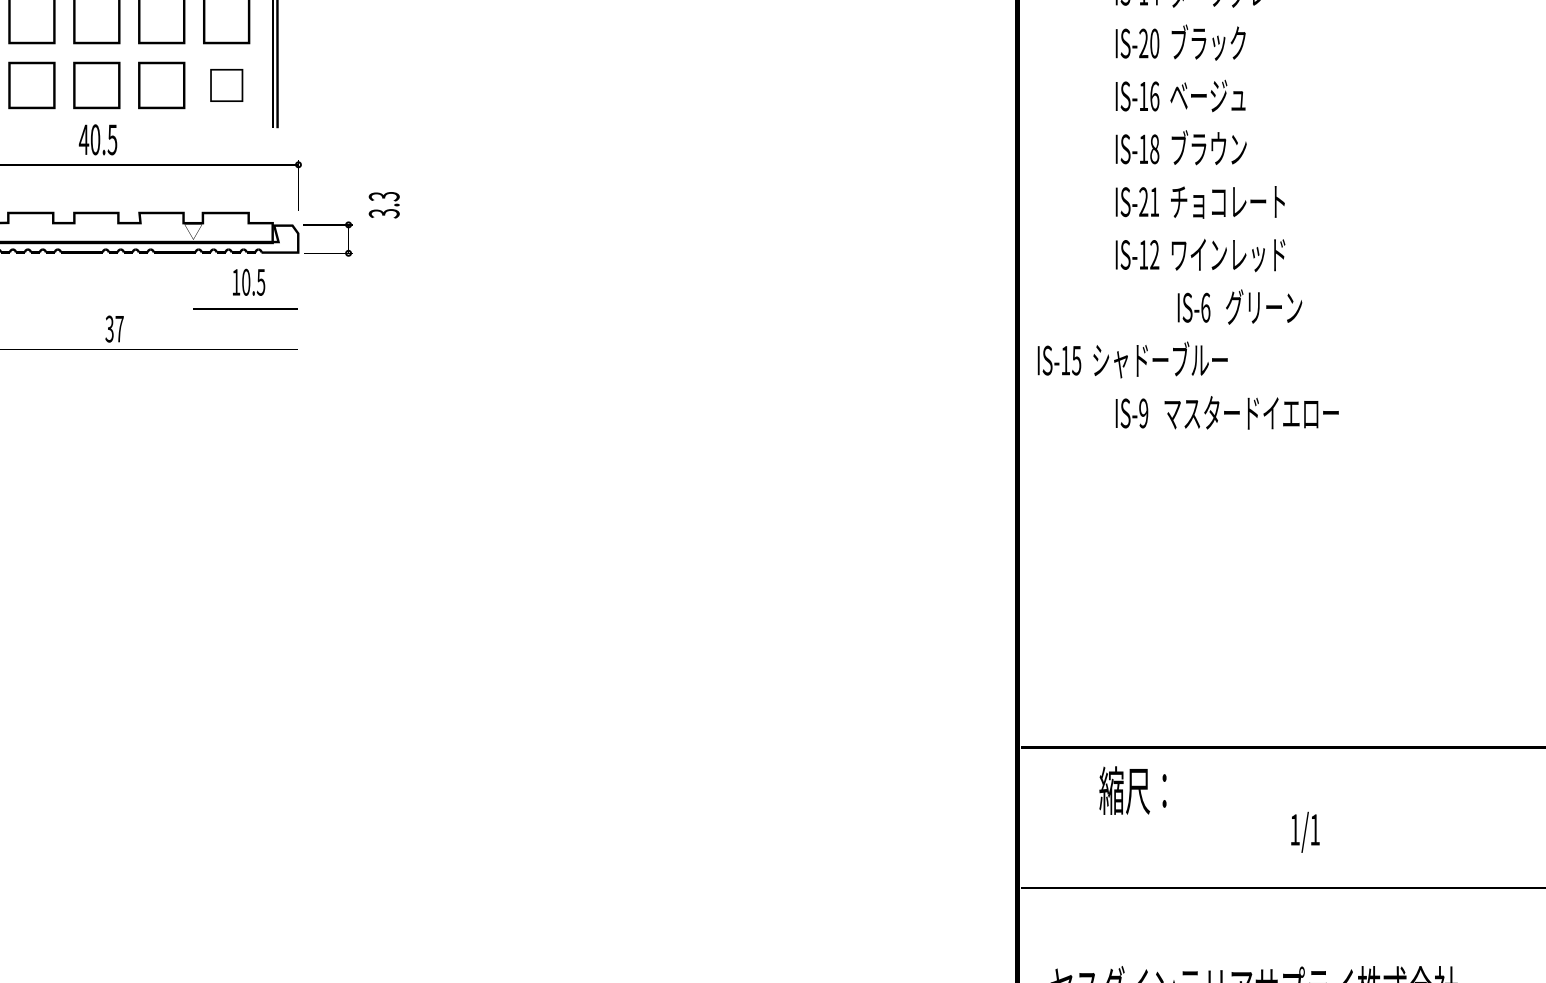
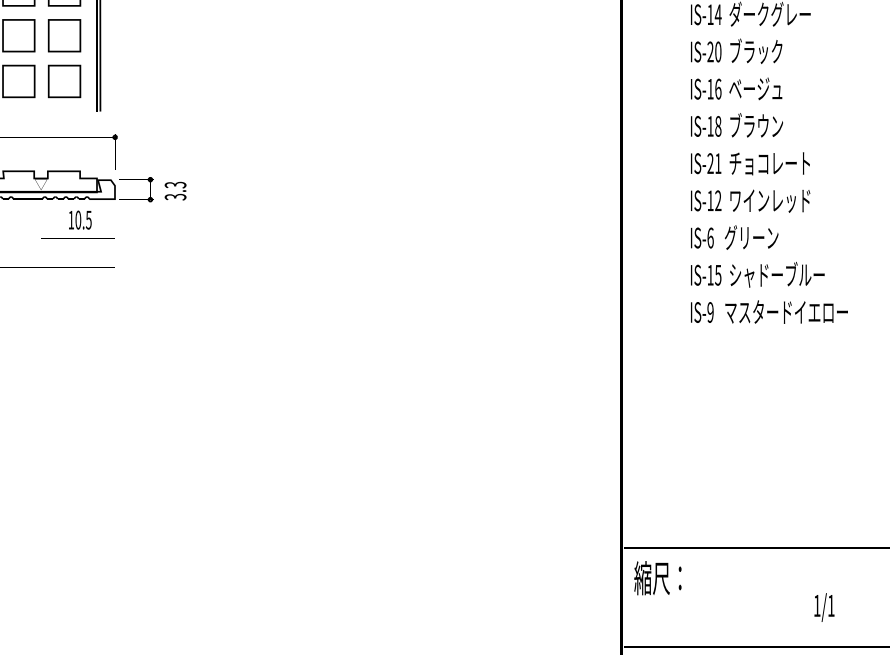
part: (226, 85) -> (64, 81), size x1.43
text: (383, 205) -> (175, 191), moved
text: (1239, 306) -> (734, 237), moved
text: (1132, 359) -> (757, 274), moved
text: (1132, 790) -> (657, 578), moved

